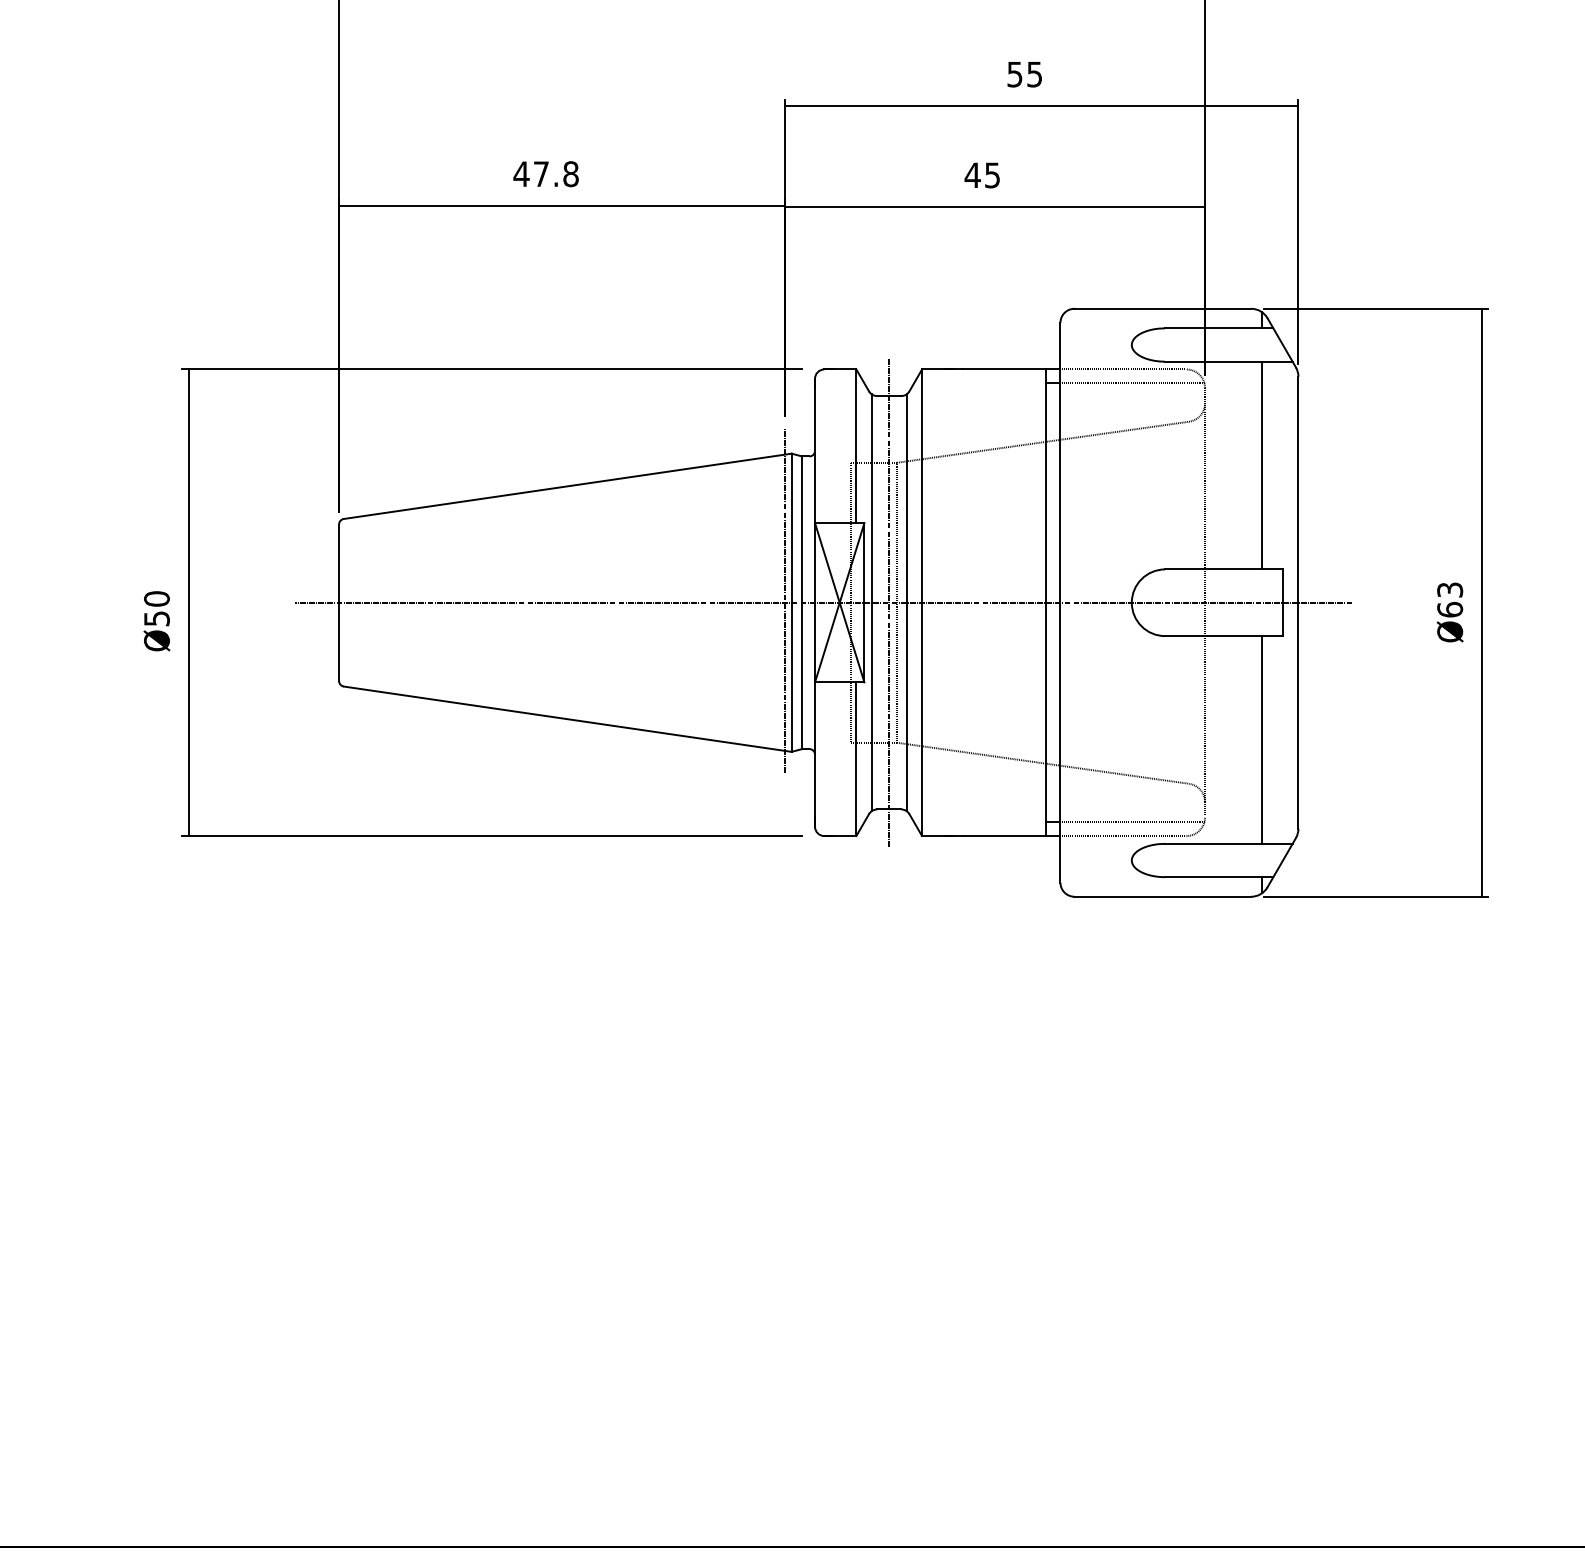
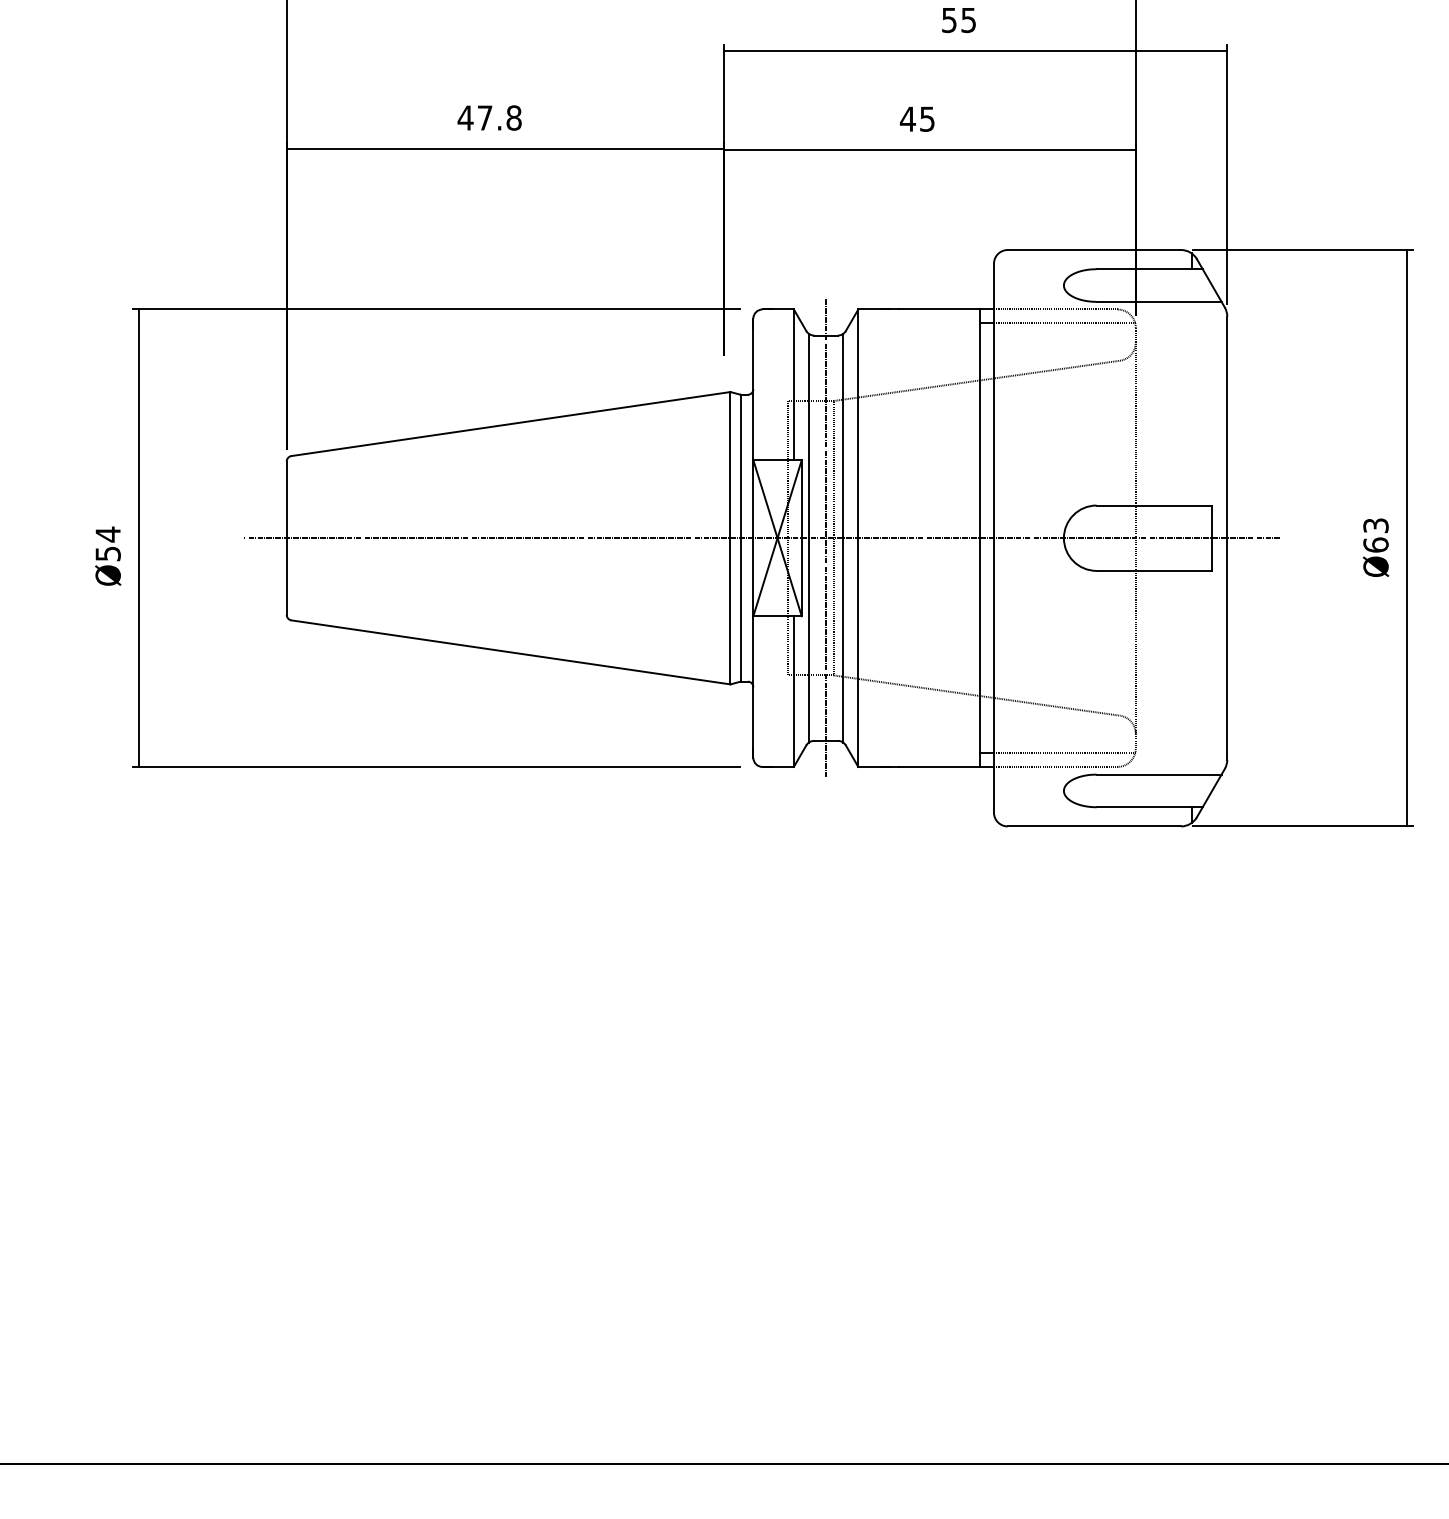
line: (1262, 465) -> (1192, 403), removed
text: (156, 598) -> (107, 534), Ø50 -> Ø54
line: (785, 600) -> (724, 535), removed
line: (1262, 739) -> (1192, 672), removed

